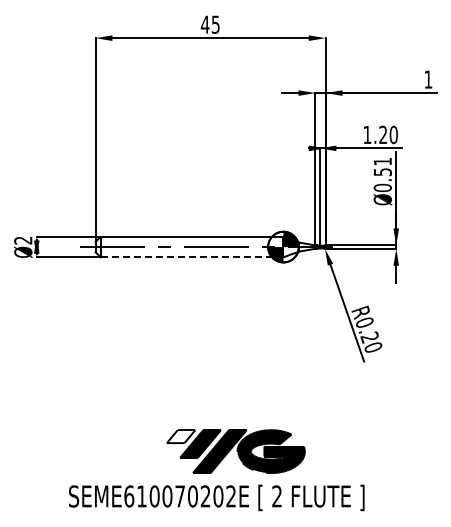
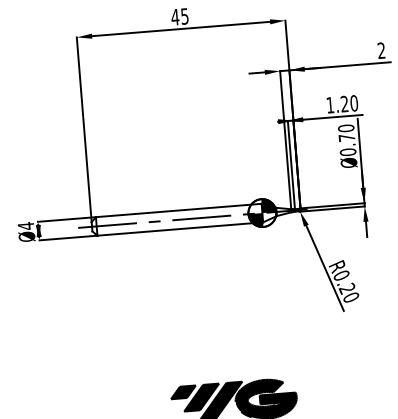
text: (428, 79) -> (381, 50), 1 -> 2
text: (382, 166) -> (346, 132), Ø0.51 -> Ø0.70
text: (23, 240) -> (26, 226), Ø2 -> Ø4
line: (192, 257) -> (180, 229), dashed -> solid
fill: (180, 436) -> (182, 392), added

